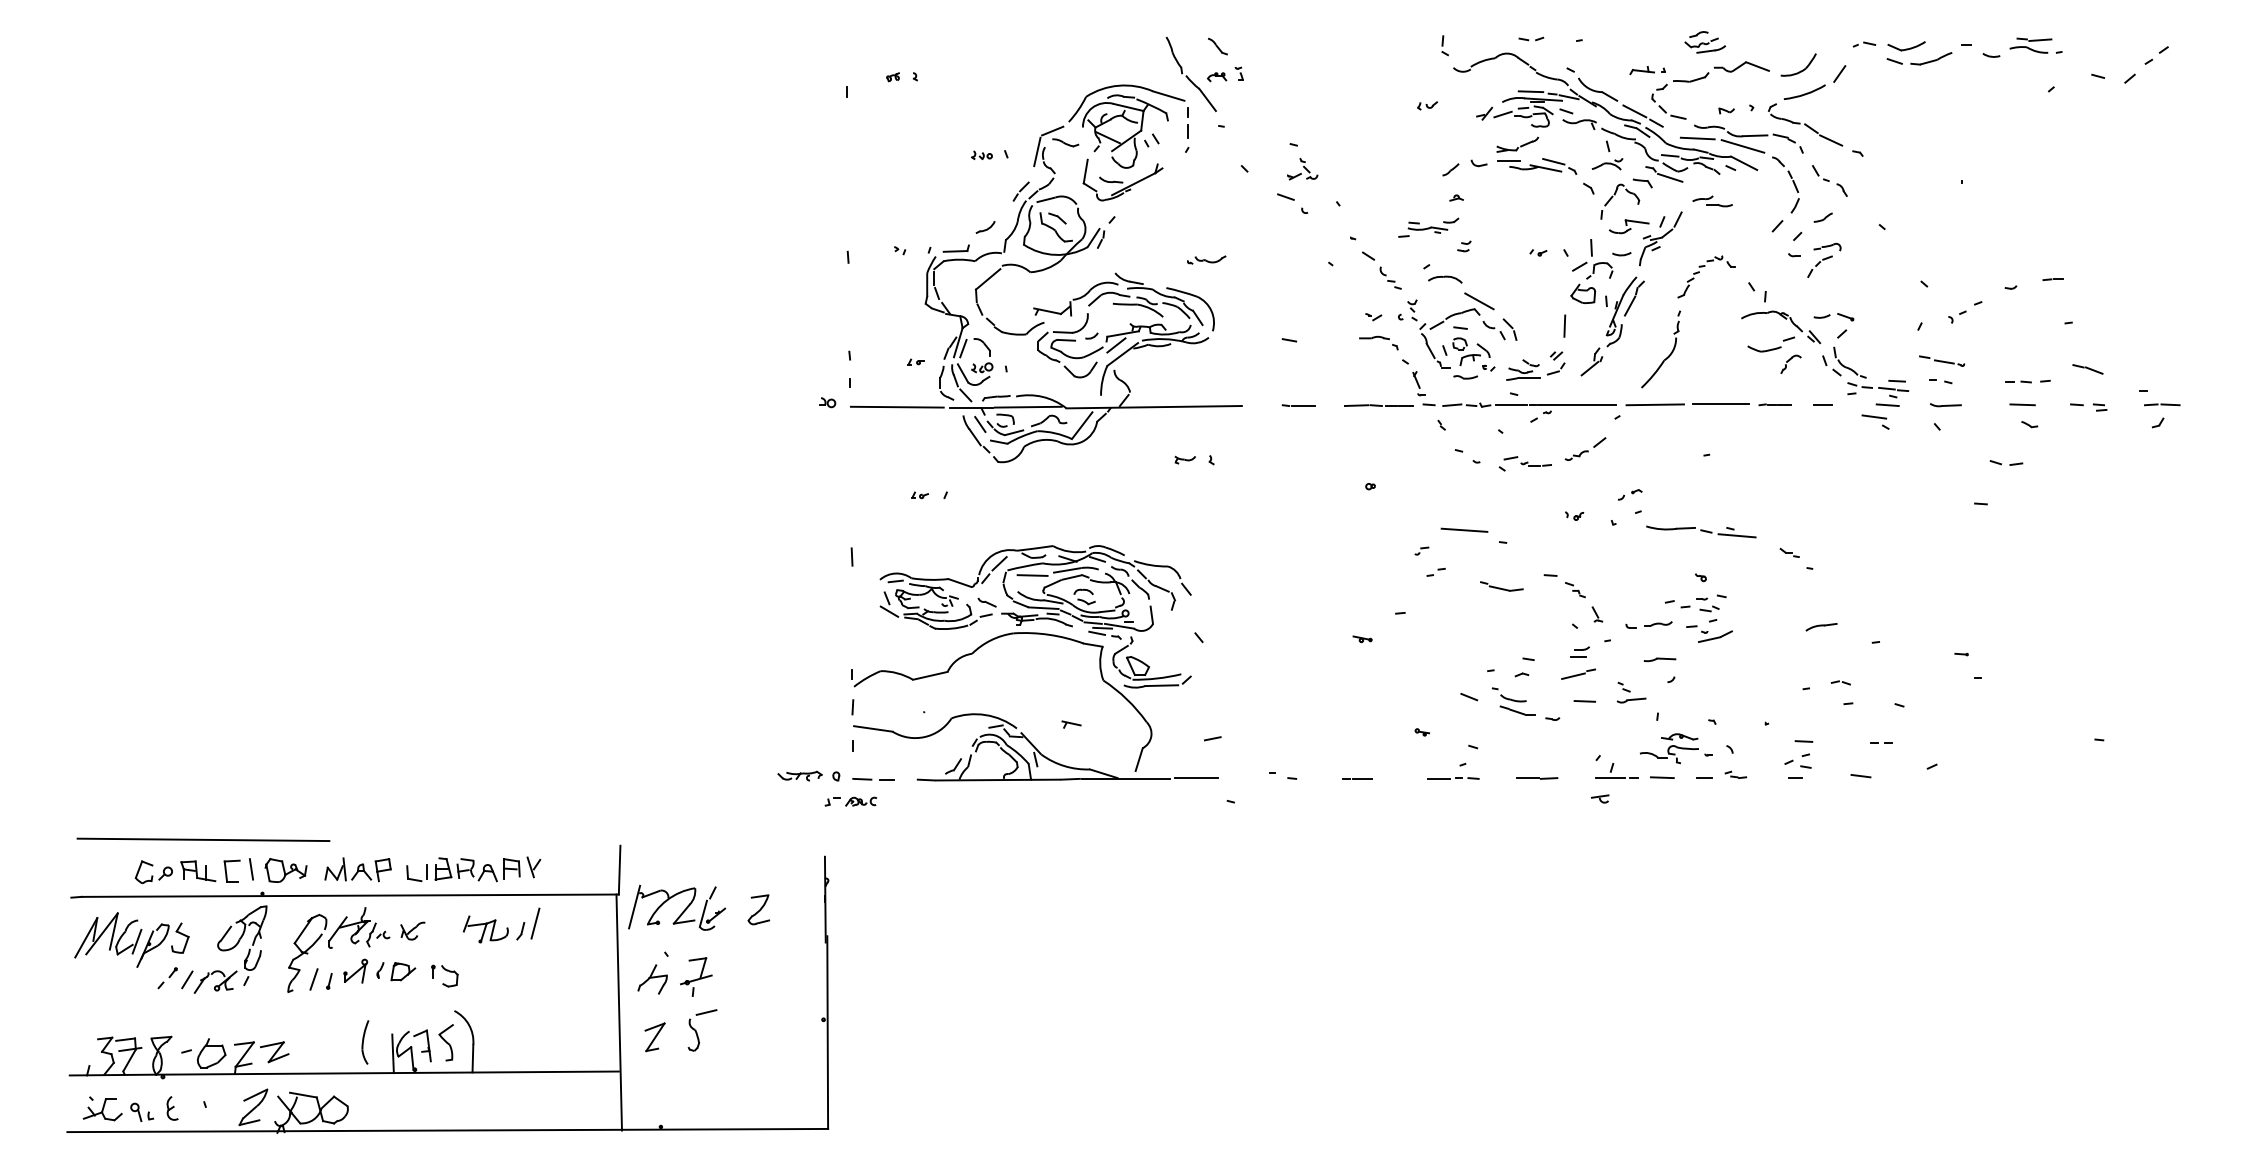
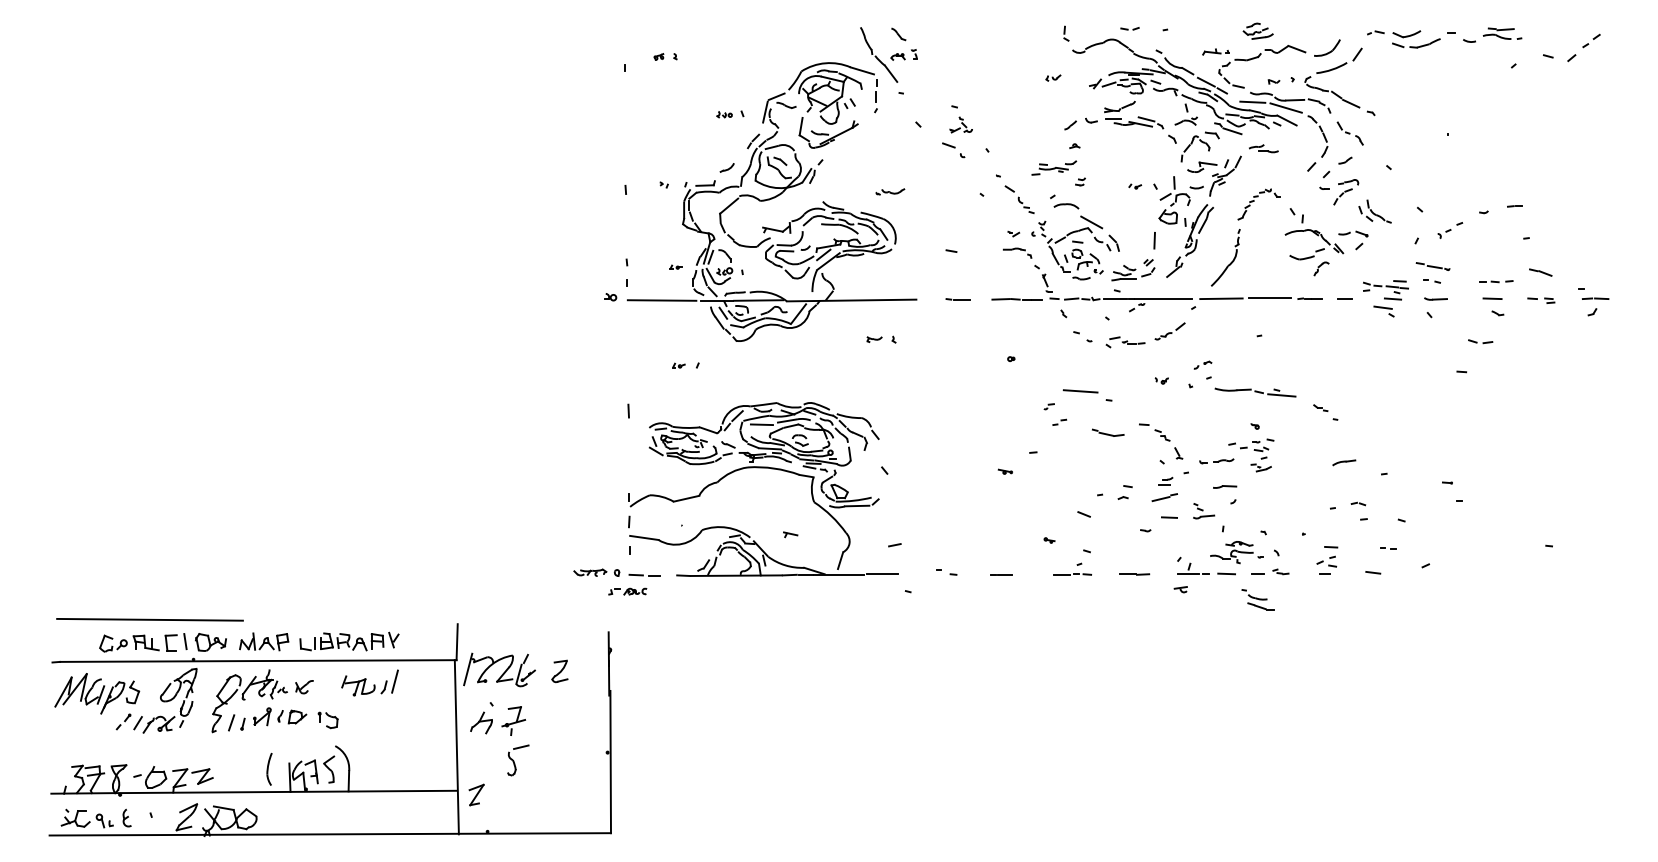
line: (1530, 91) -> (1129, 67), removed
part: (1844, 362) -> (1375, 211), moved
part: (1709, 633) -> (1261, 467), size x0.6
part: (1513, 701) -> (1257, 599), moved
part: (654, 1037) -> (476, 795), moved

